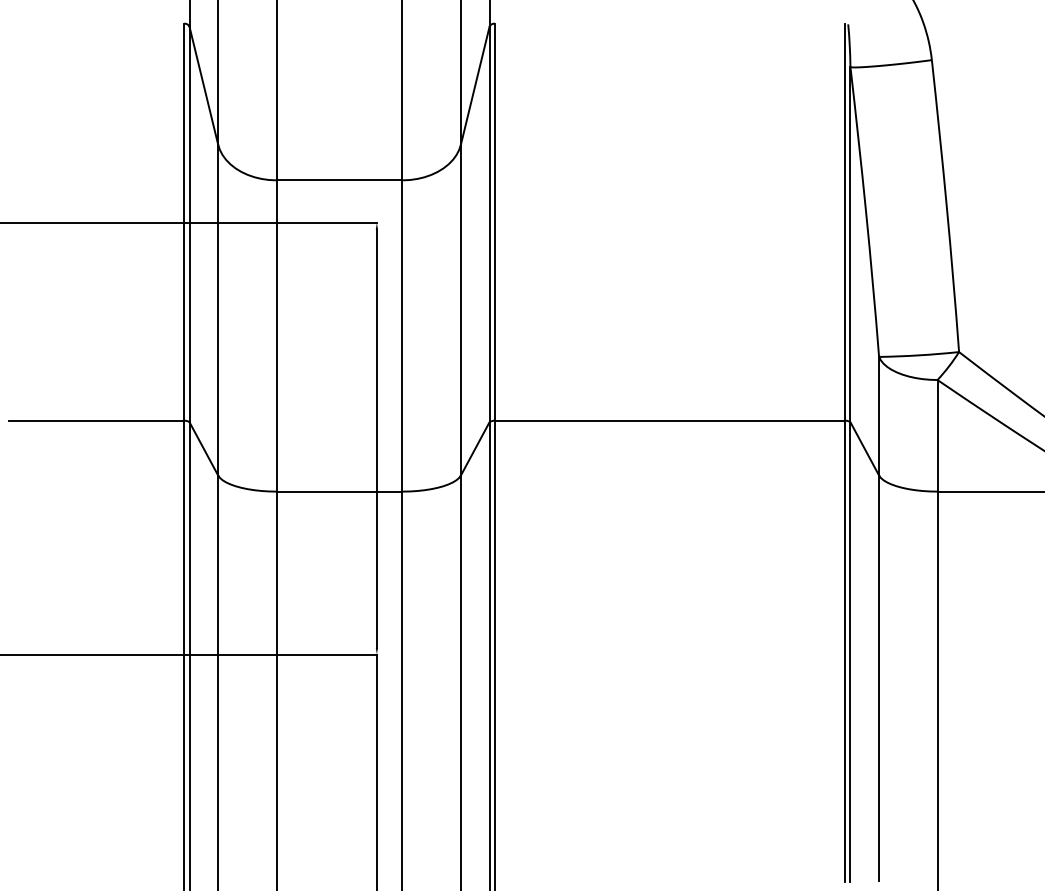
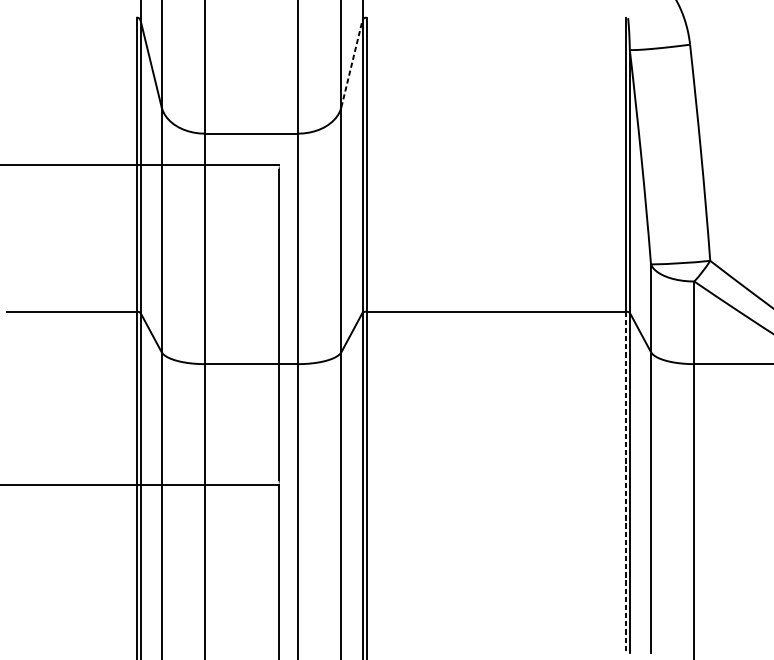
line: (475, 85) -> (352, 63), solid -> dashed
line: (845, 651) -> (626, 482), solid -> dashed

